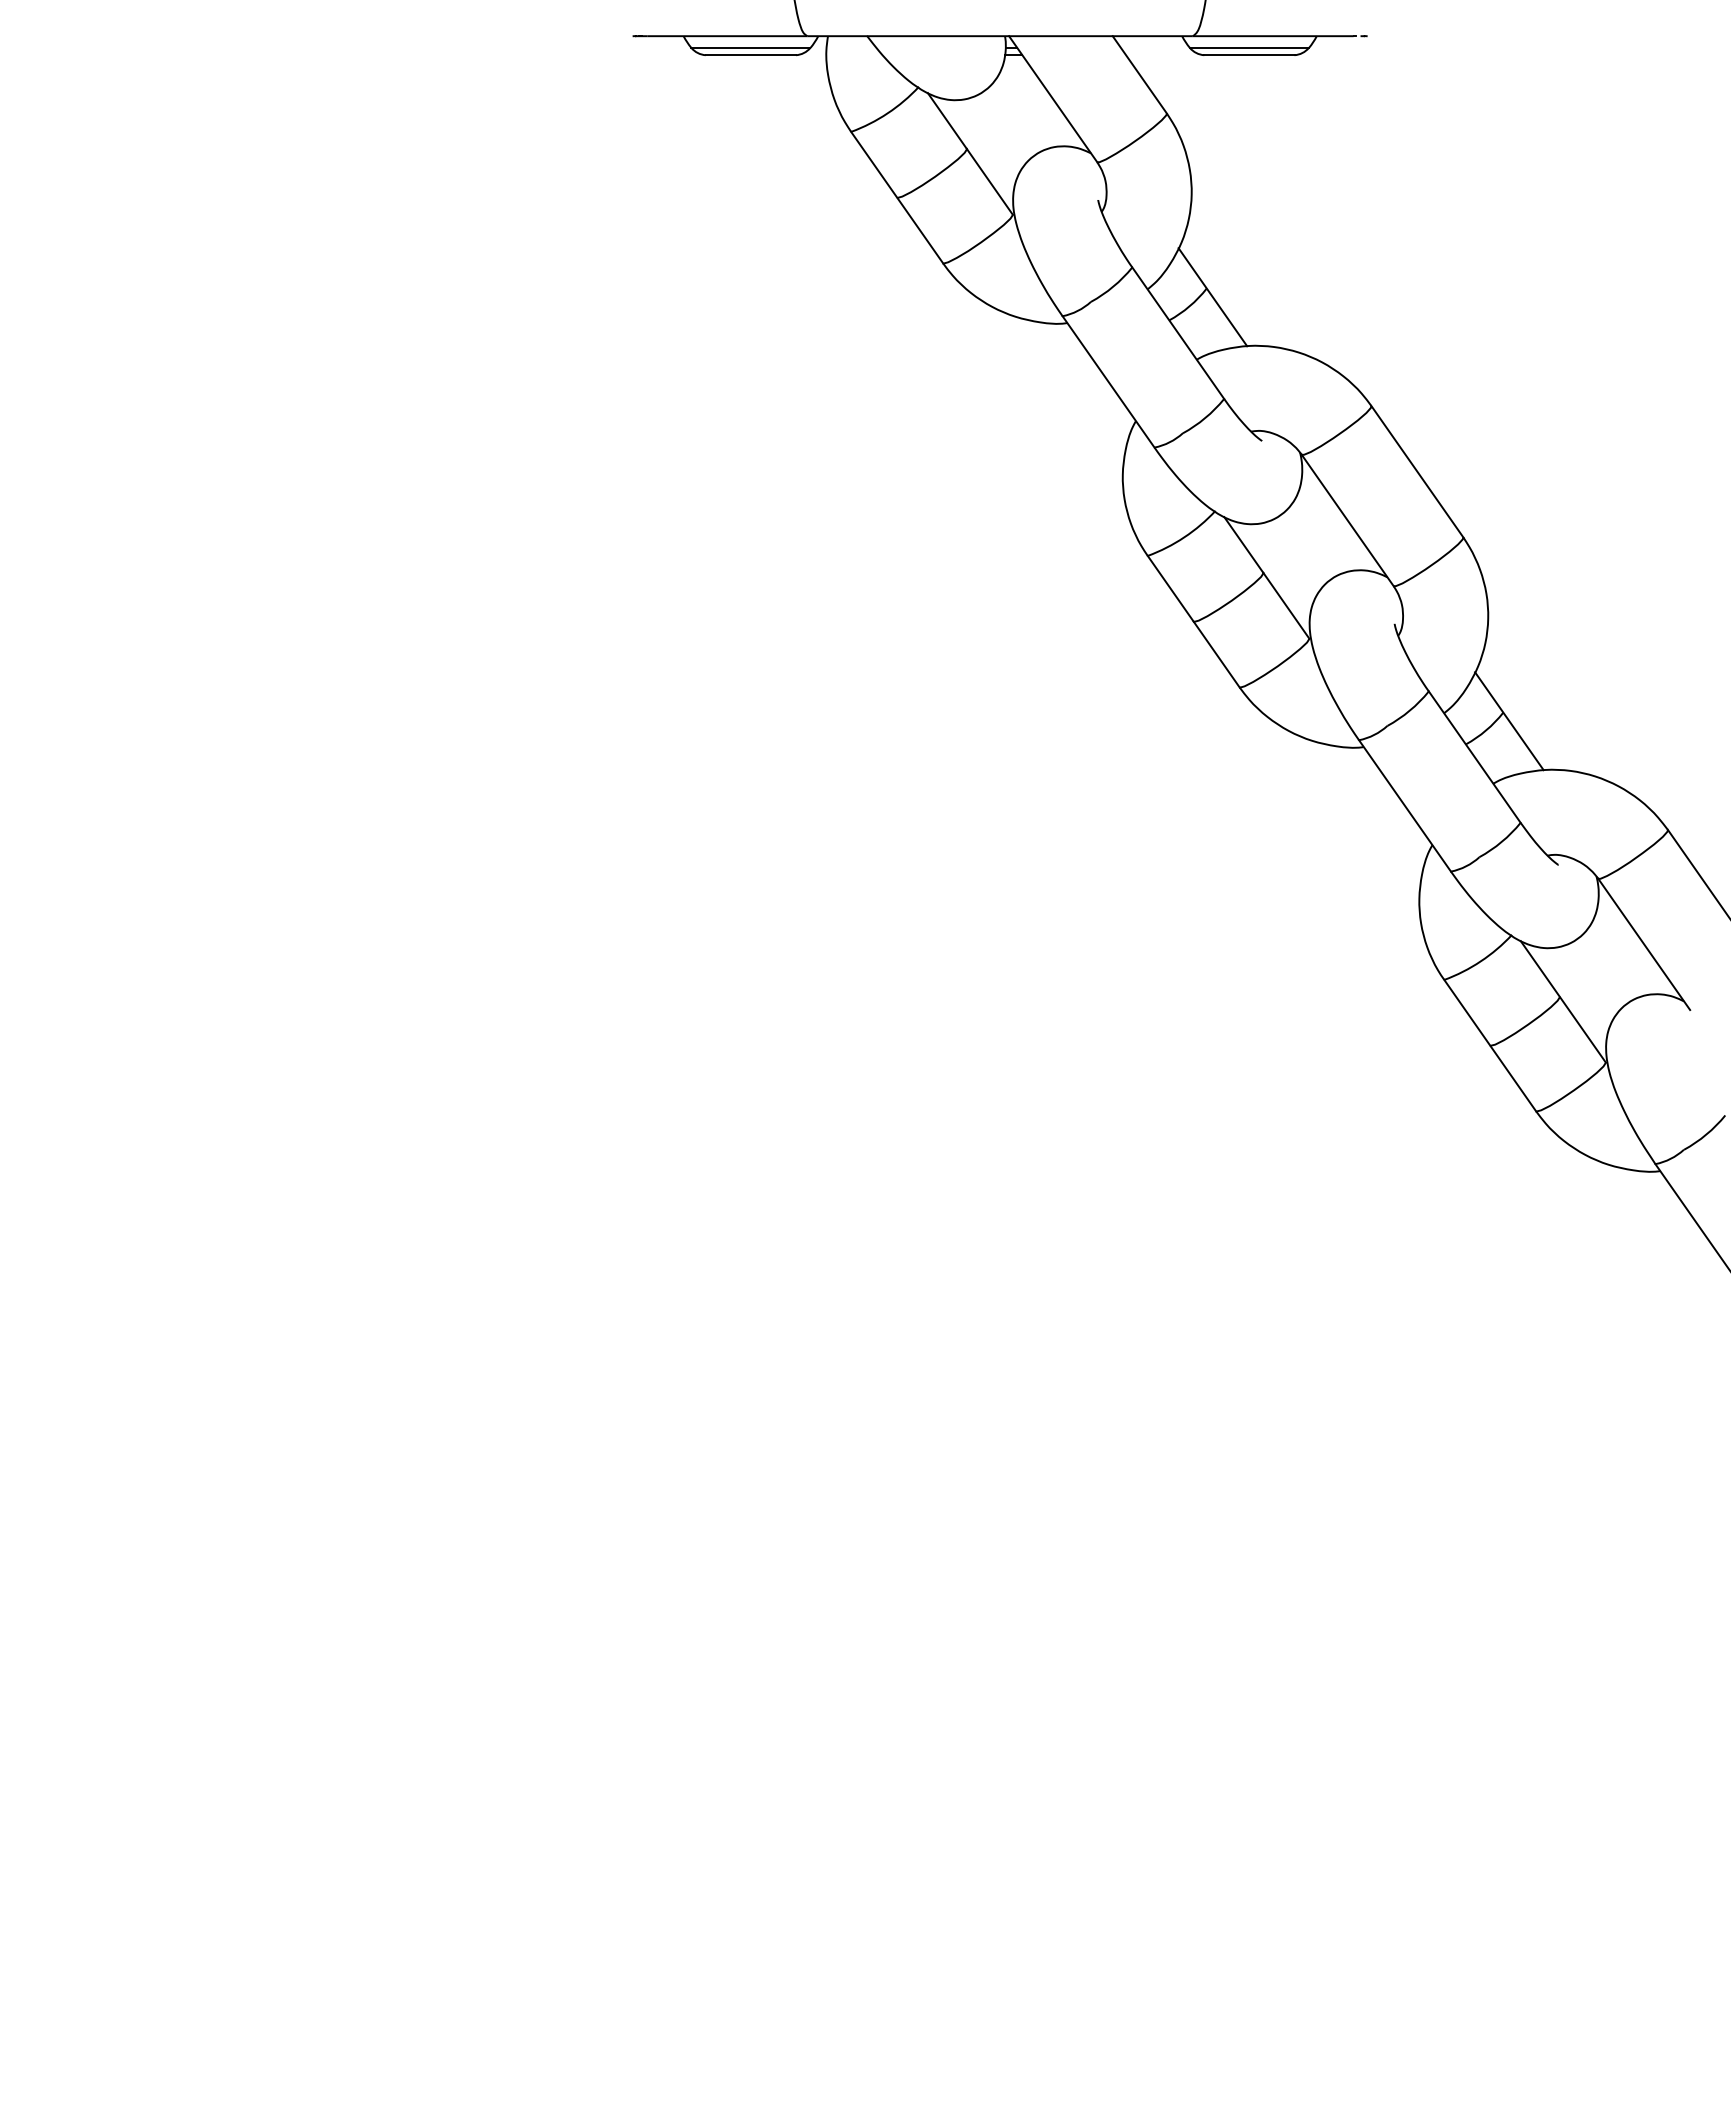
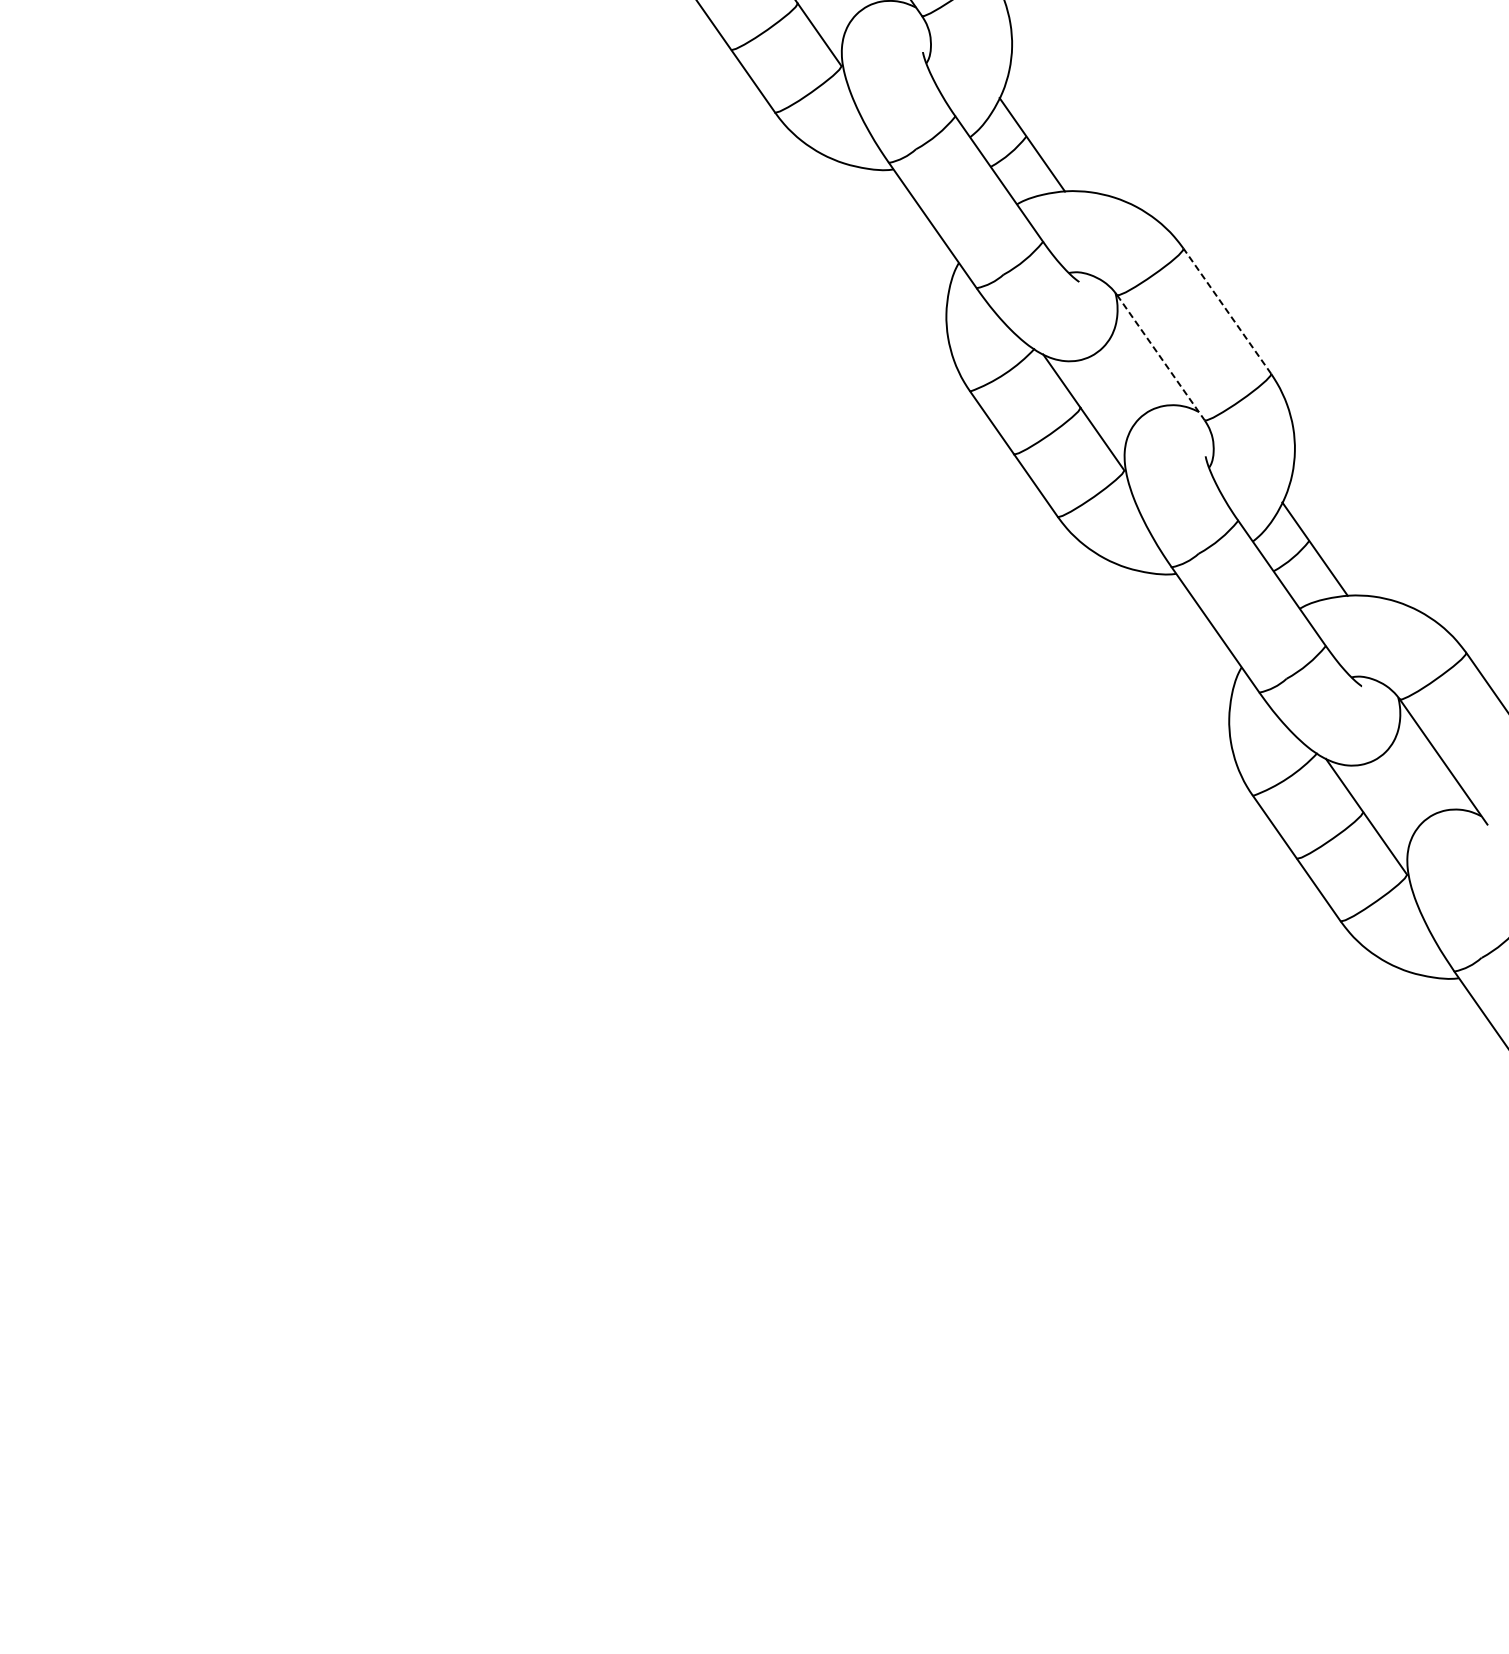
line: (1417, 471) -> (1227, 311), solid -> dashed
line: (1347, 520) -> (1160, 357), solid -> dashed

